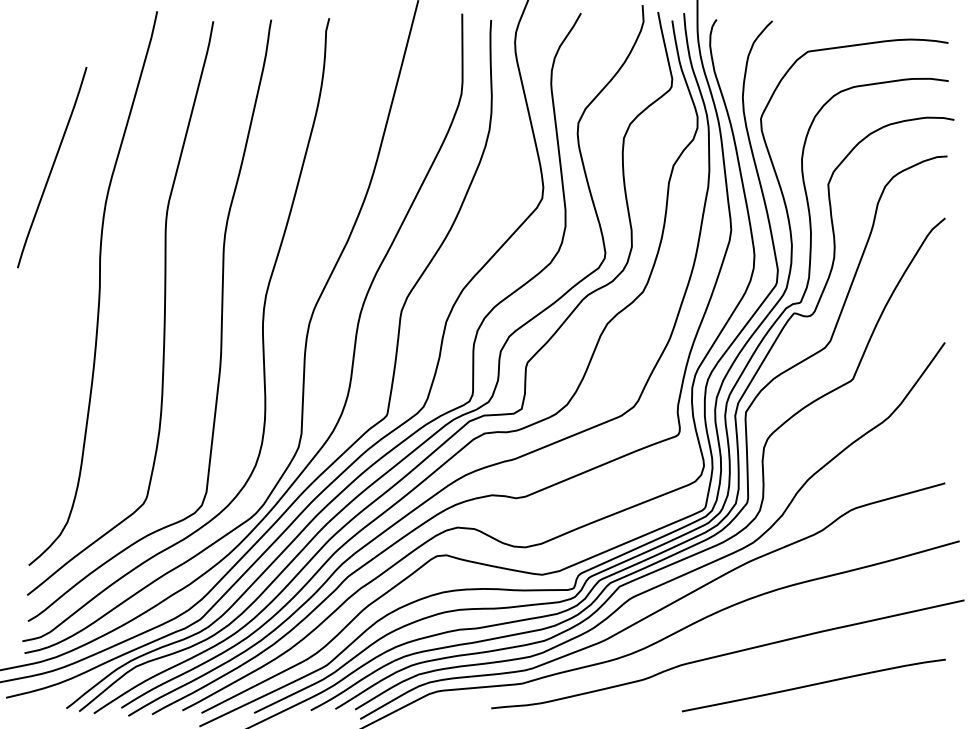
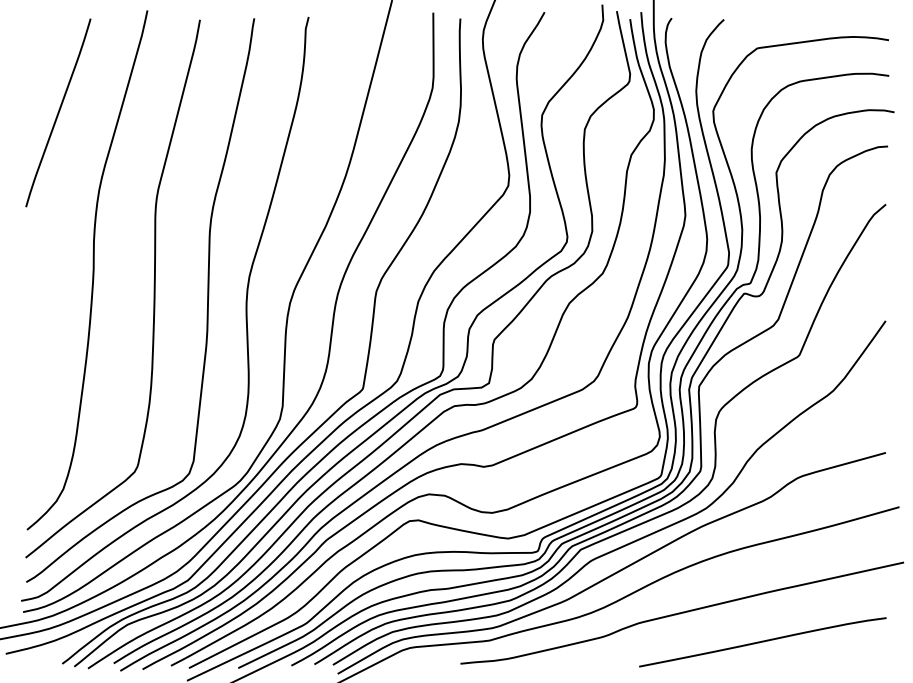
curve: (52, 167) -> (58, 112), moved

